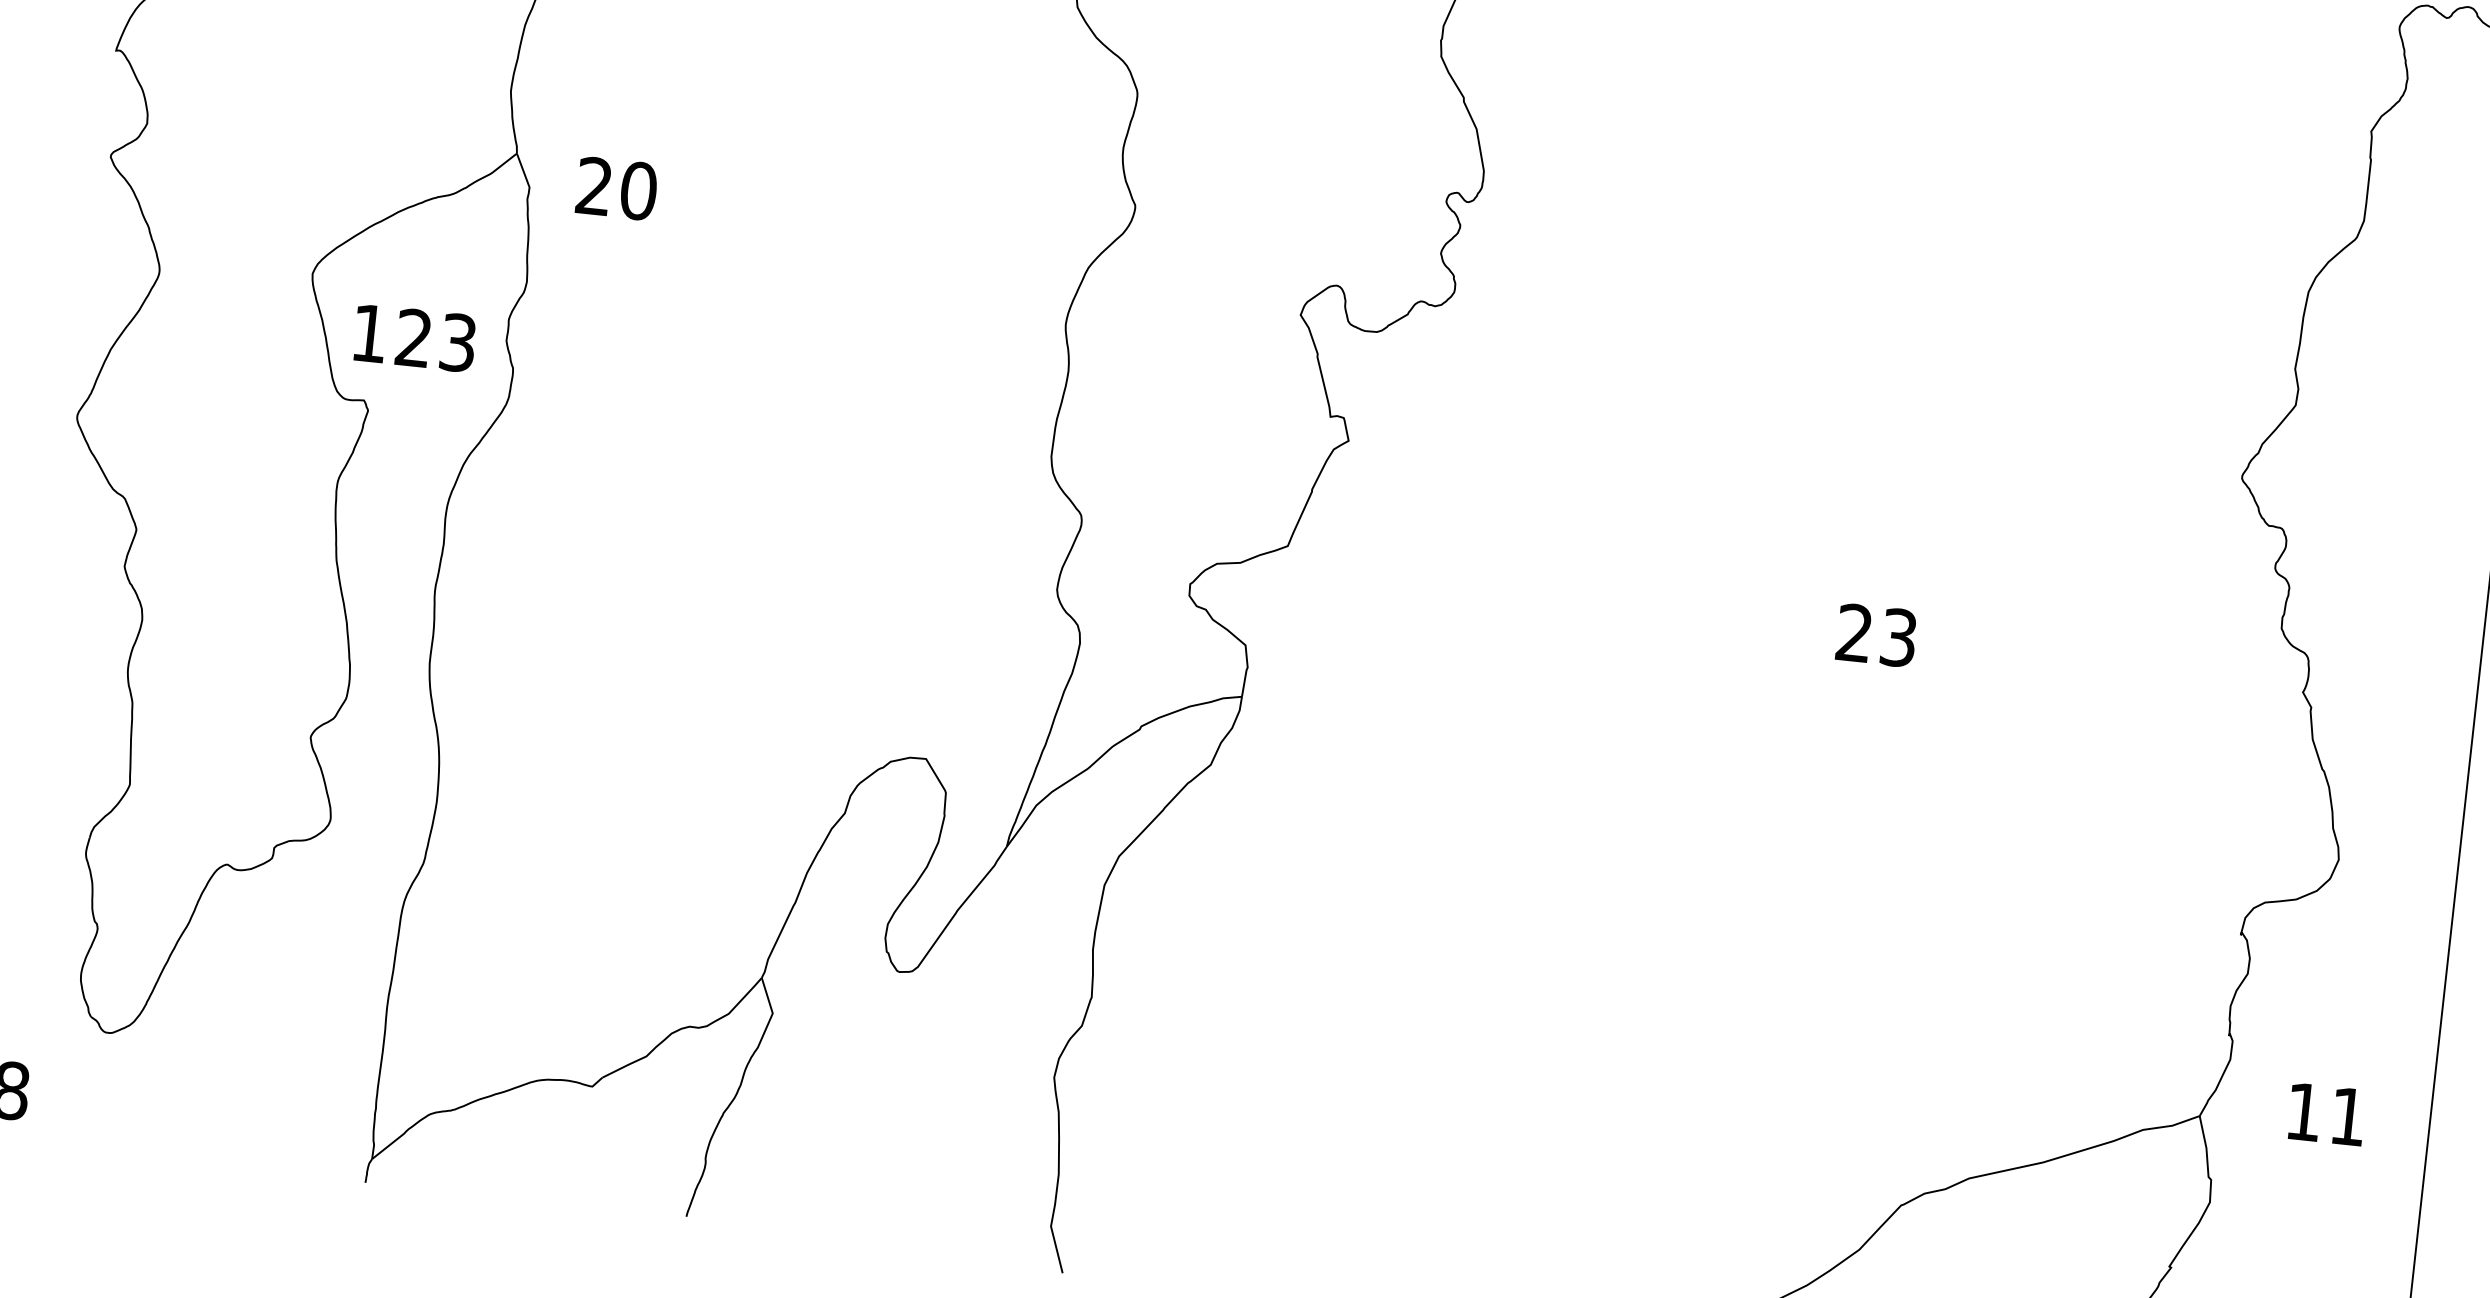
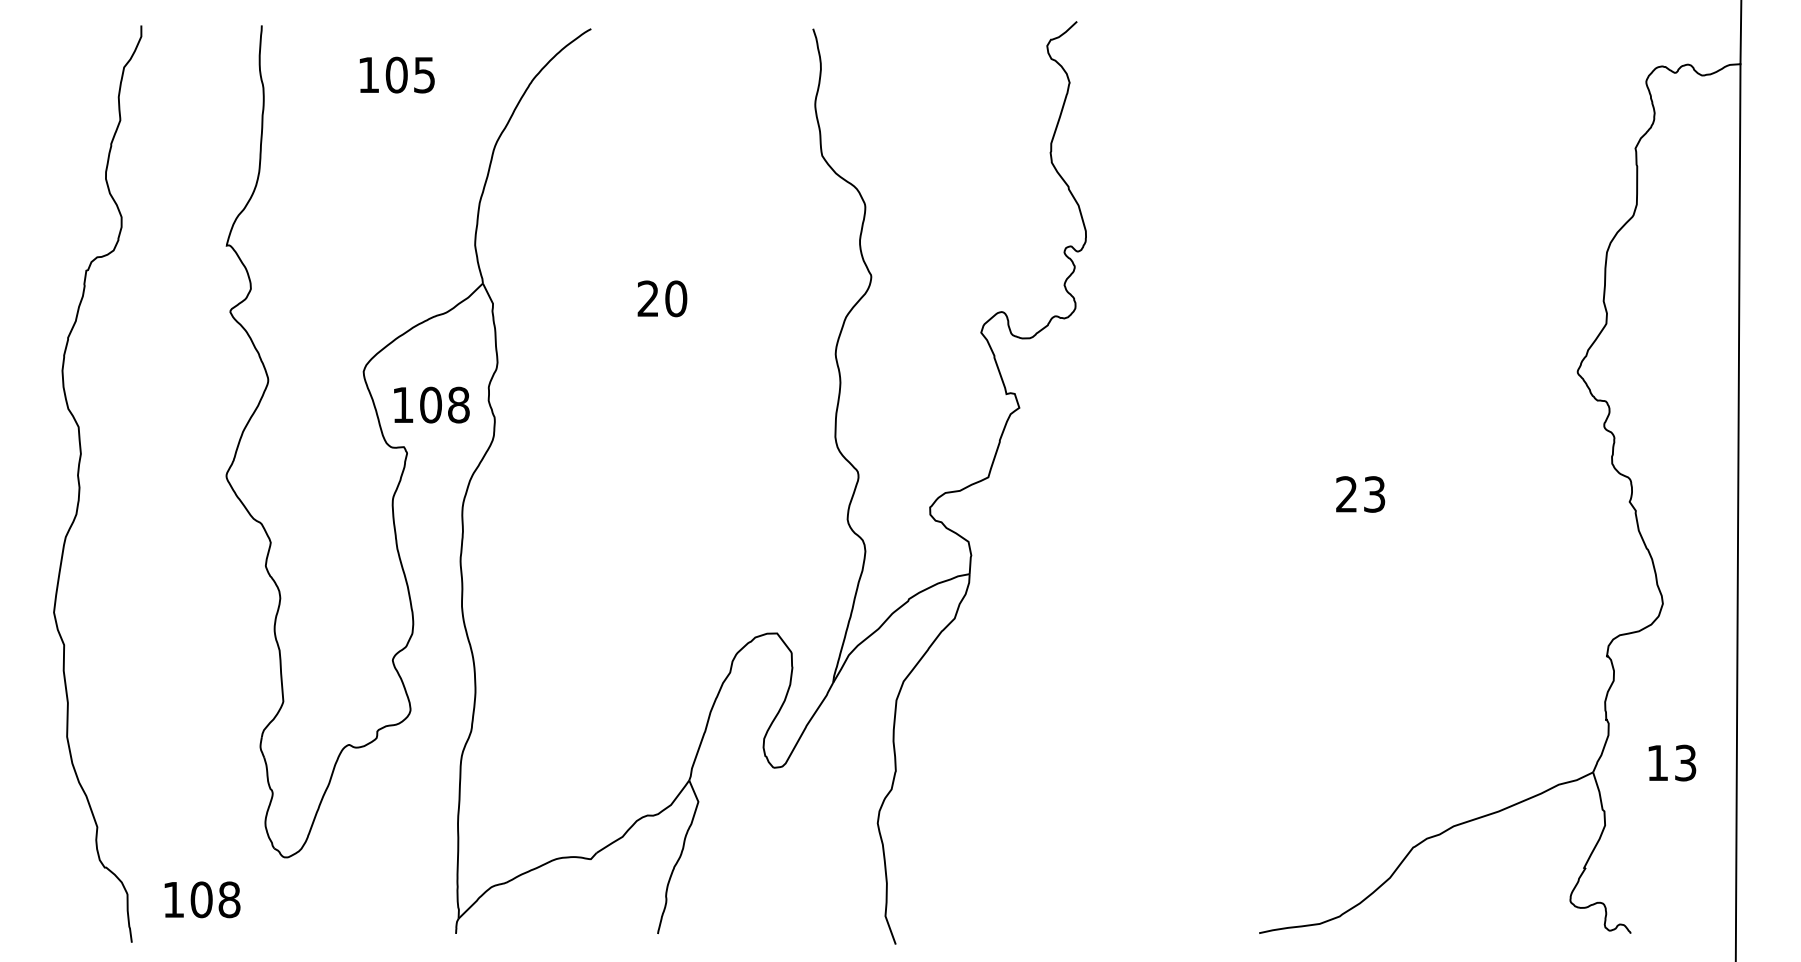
text: (617, 188) -> (662, 298), moved
text: (435, 339) -> (444, 404), 123 -> 108
text: (2348, 1115) -> (1685, 762), 11 -> 13

